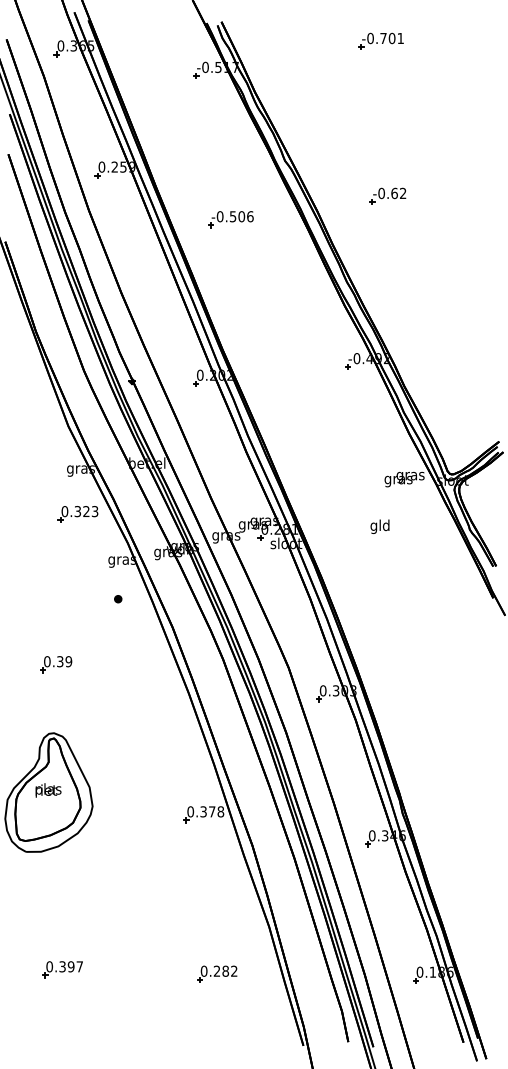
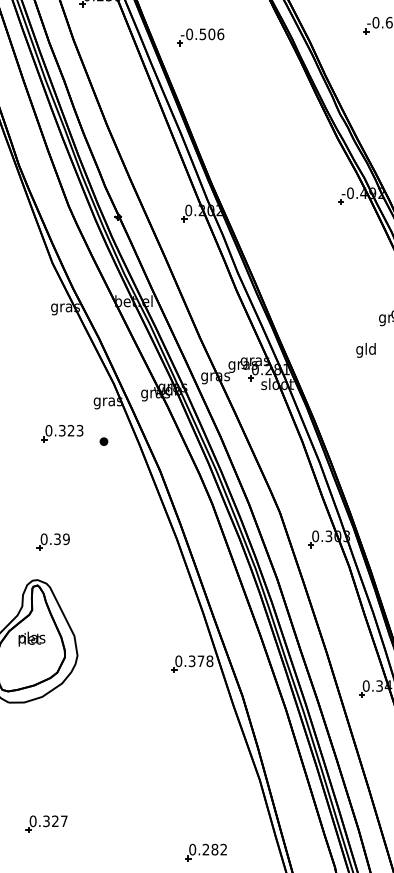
part: (230, 219) -> (200, 37), moved
part: (77, 514) -> (61, 433), moved
text: (379, 526) -> (365, 350), moved
part: (56, 664) -> (53, 542), moved
text: (70, 966) -> (54, 820), 0.397 -> 0.327
part: (217, 973) -> (206, 851), moved

